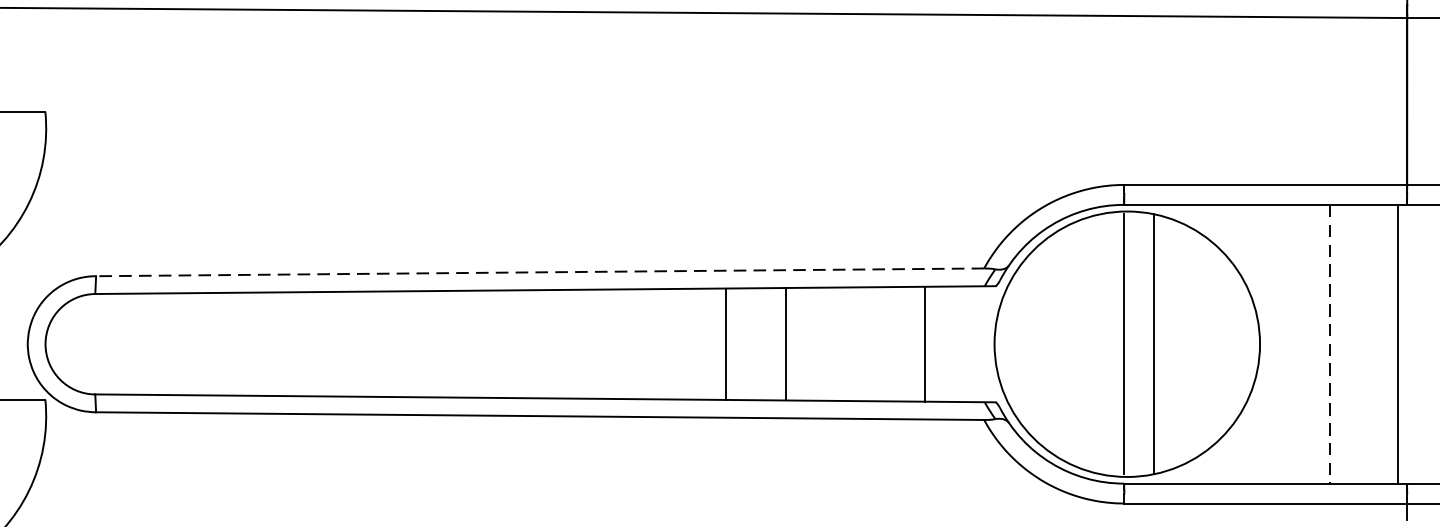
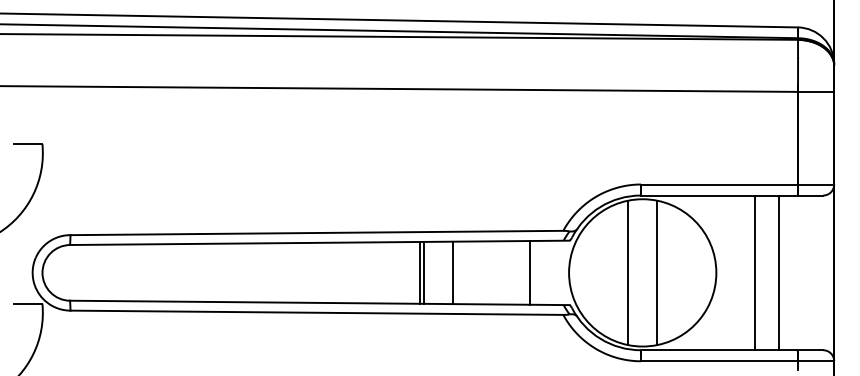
line: (539, 273) -> (316, 233), dashed -> solid
line: (732, 343) -> (423, 272), added
line: (1123, 343) -> (627, 272), moved
line: (1397, 343) -> (778, 272), moved
line: (1330, 345) -> (755, 273), dashed -> solid

